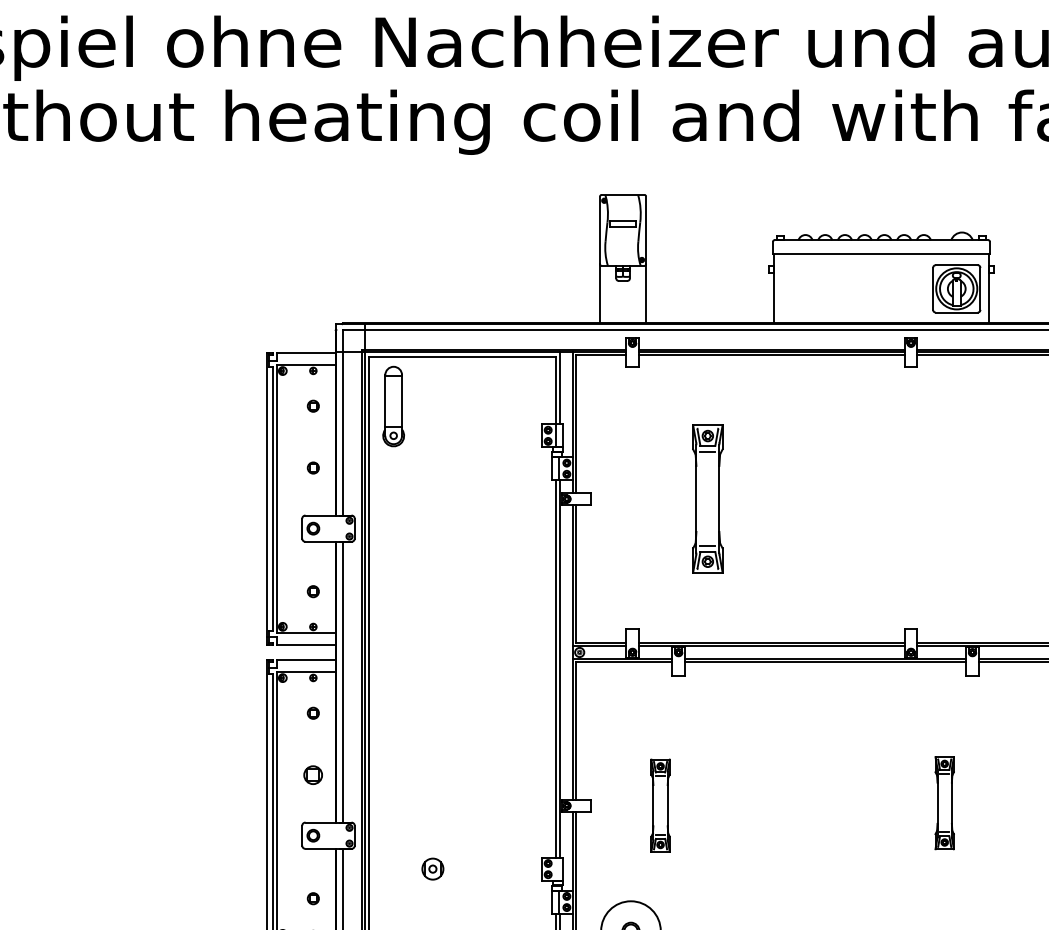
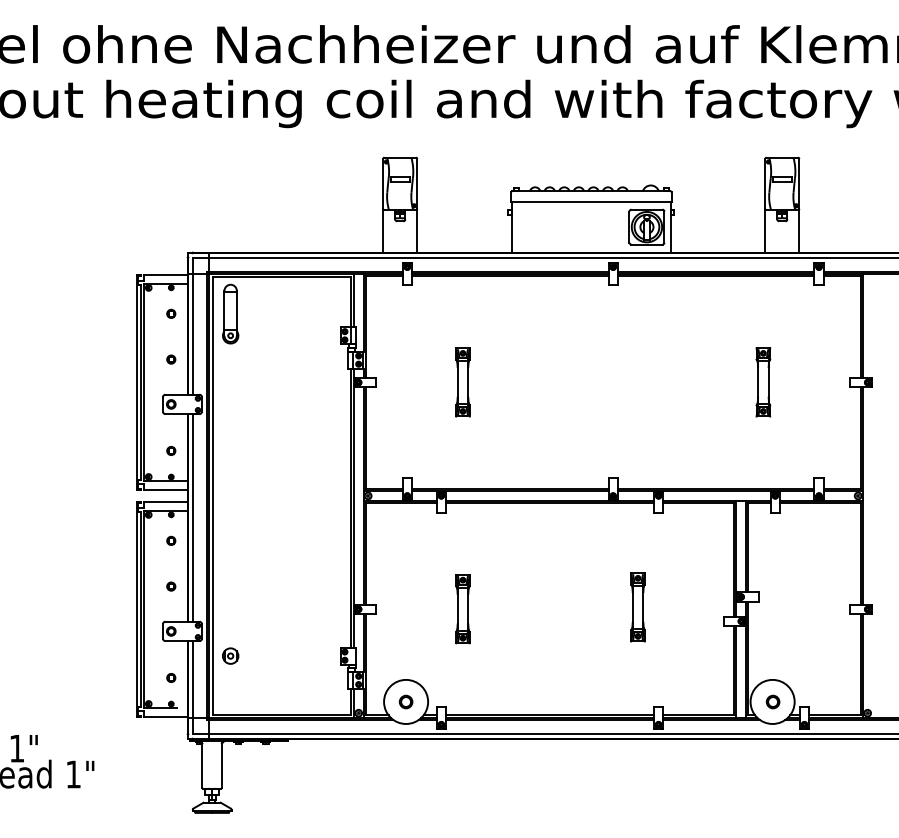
part: (707, 499) -> (462, 382), size x0.62
part: (313, 774) -> (171, 586), size x0.62
part: (659, 806) -> (462, 609), moved
part: (432, 868) -> (230, 655), moved

